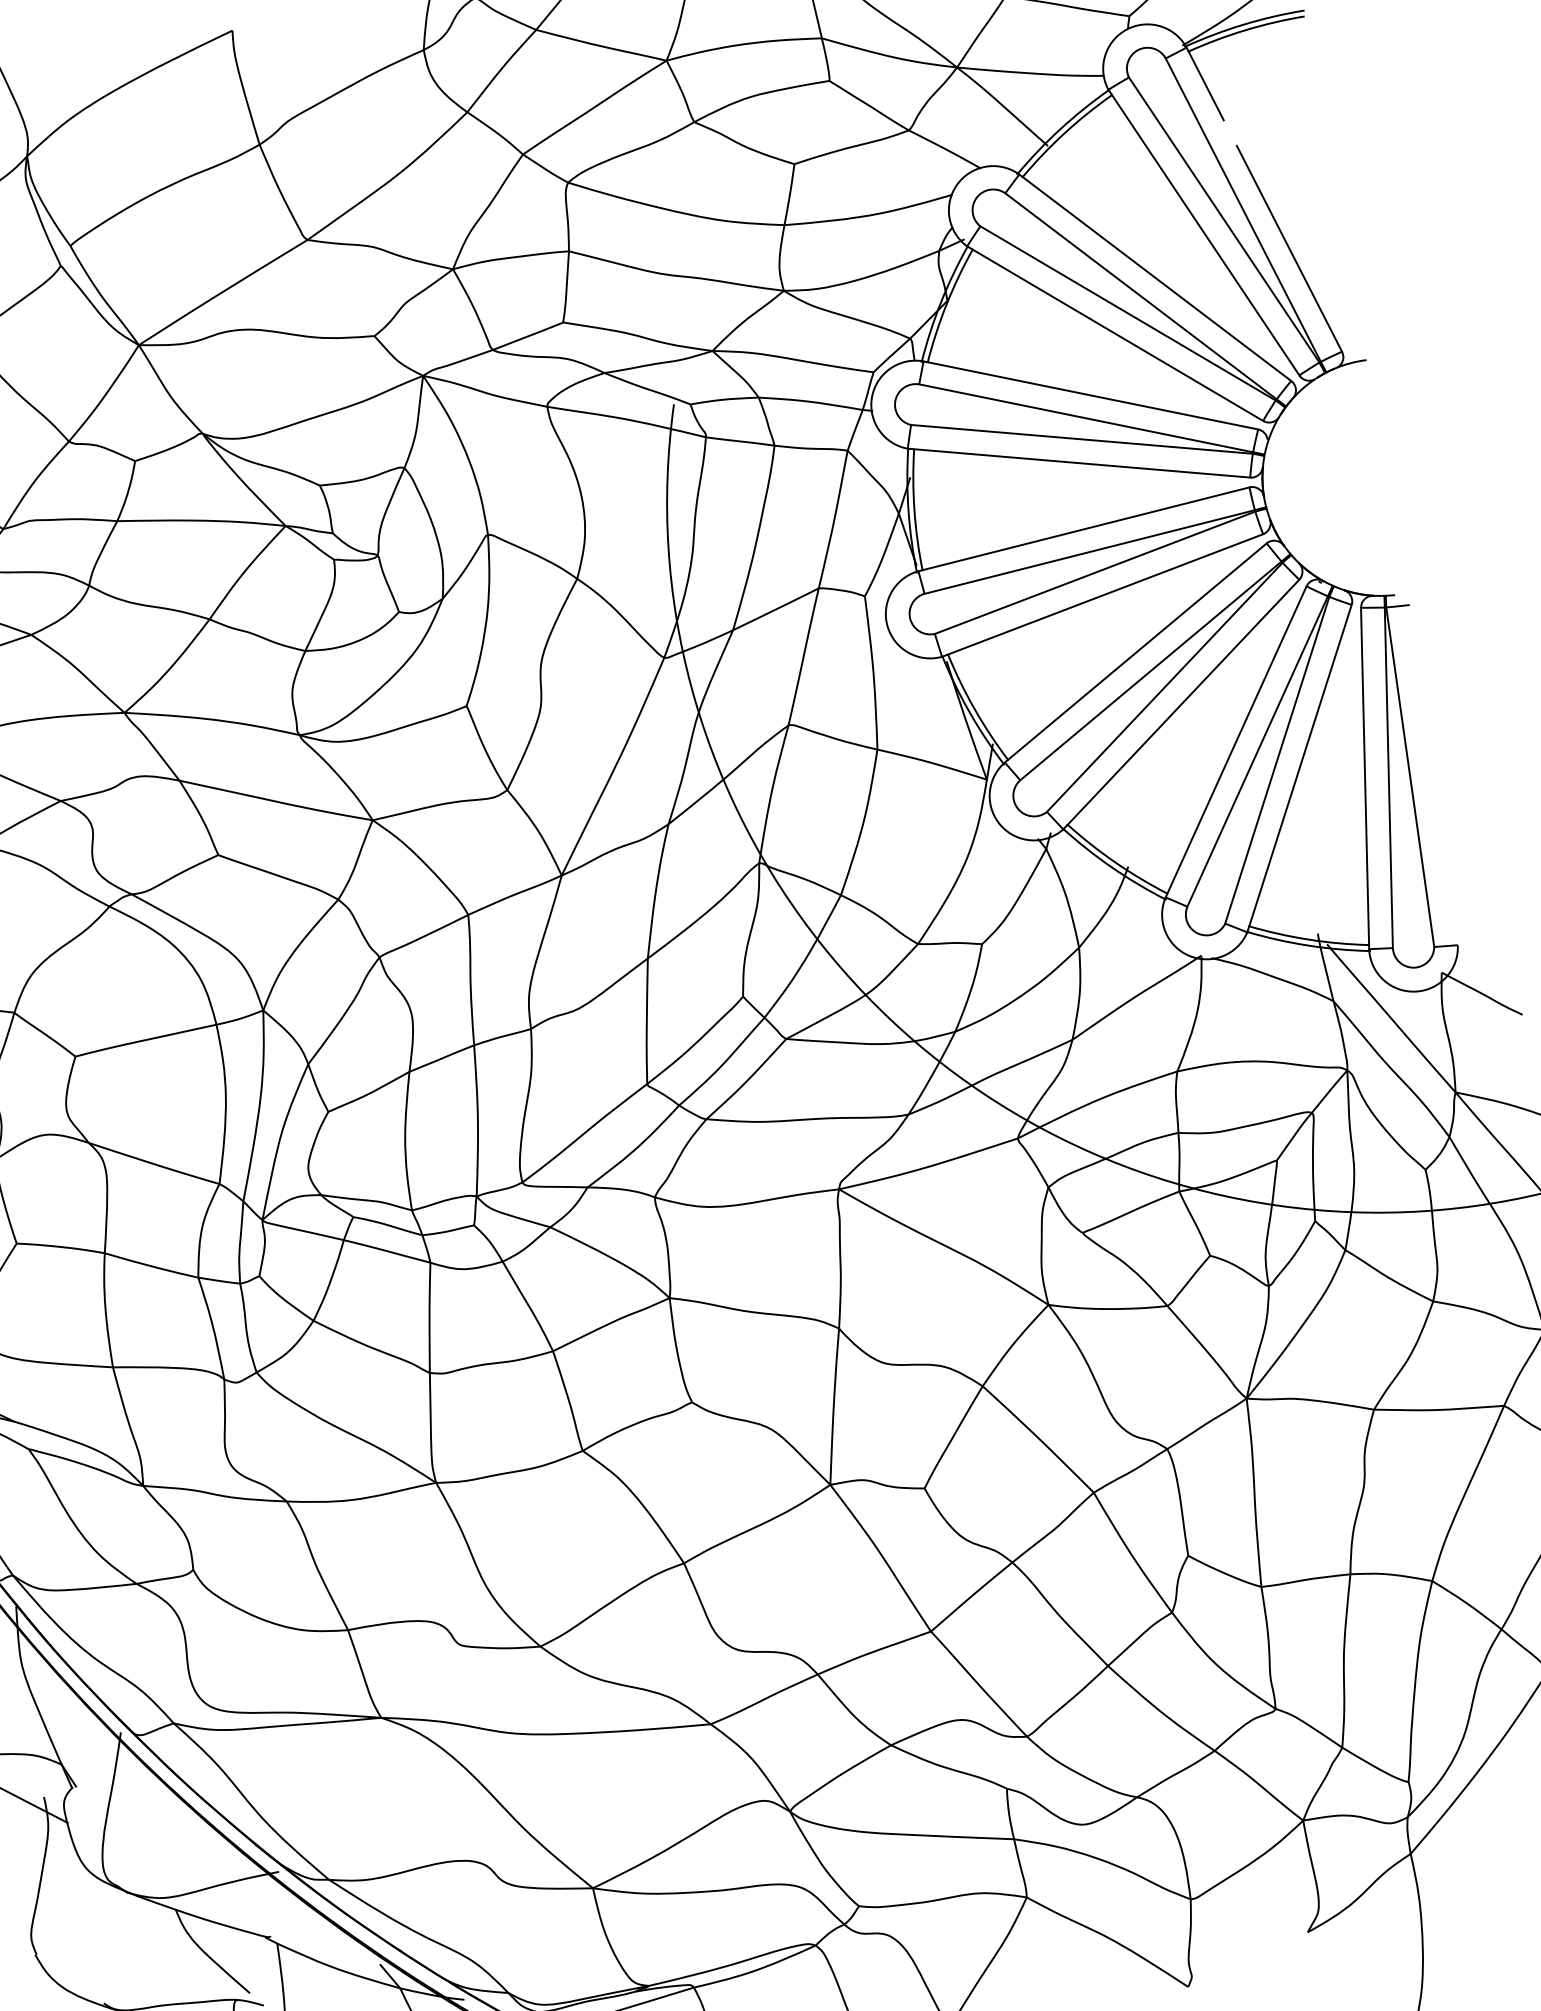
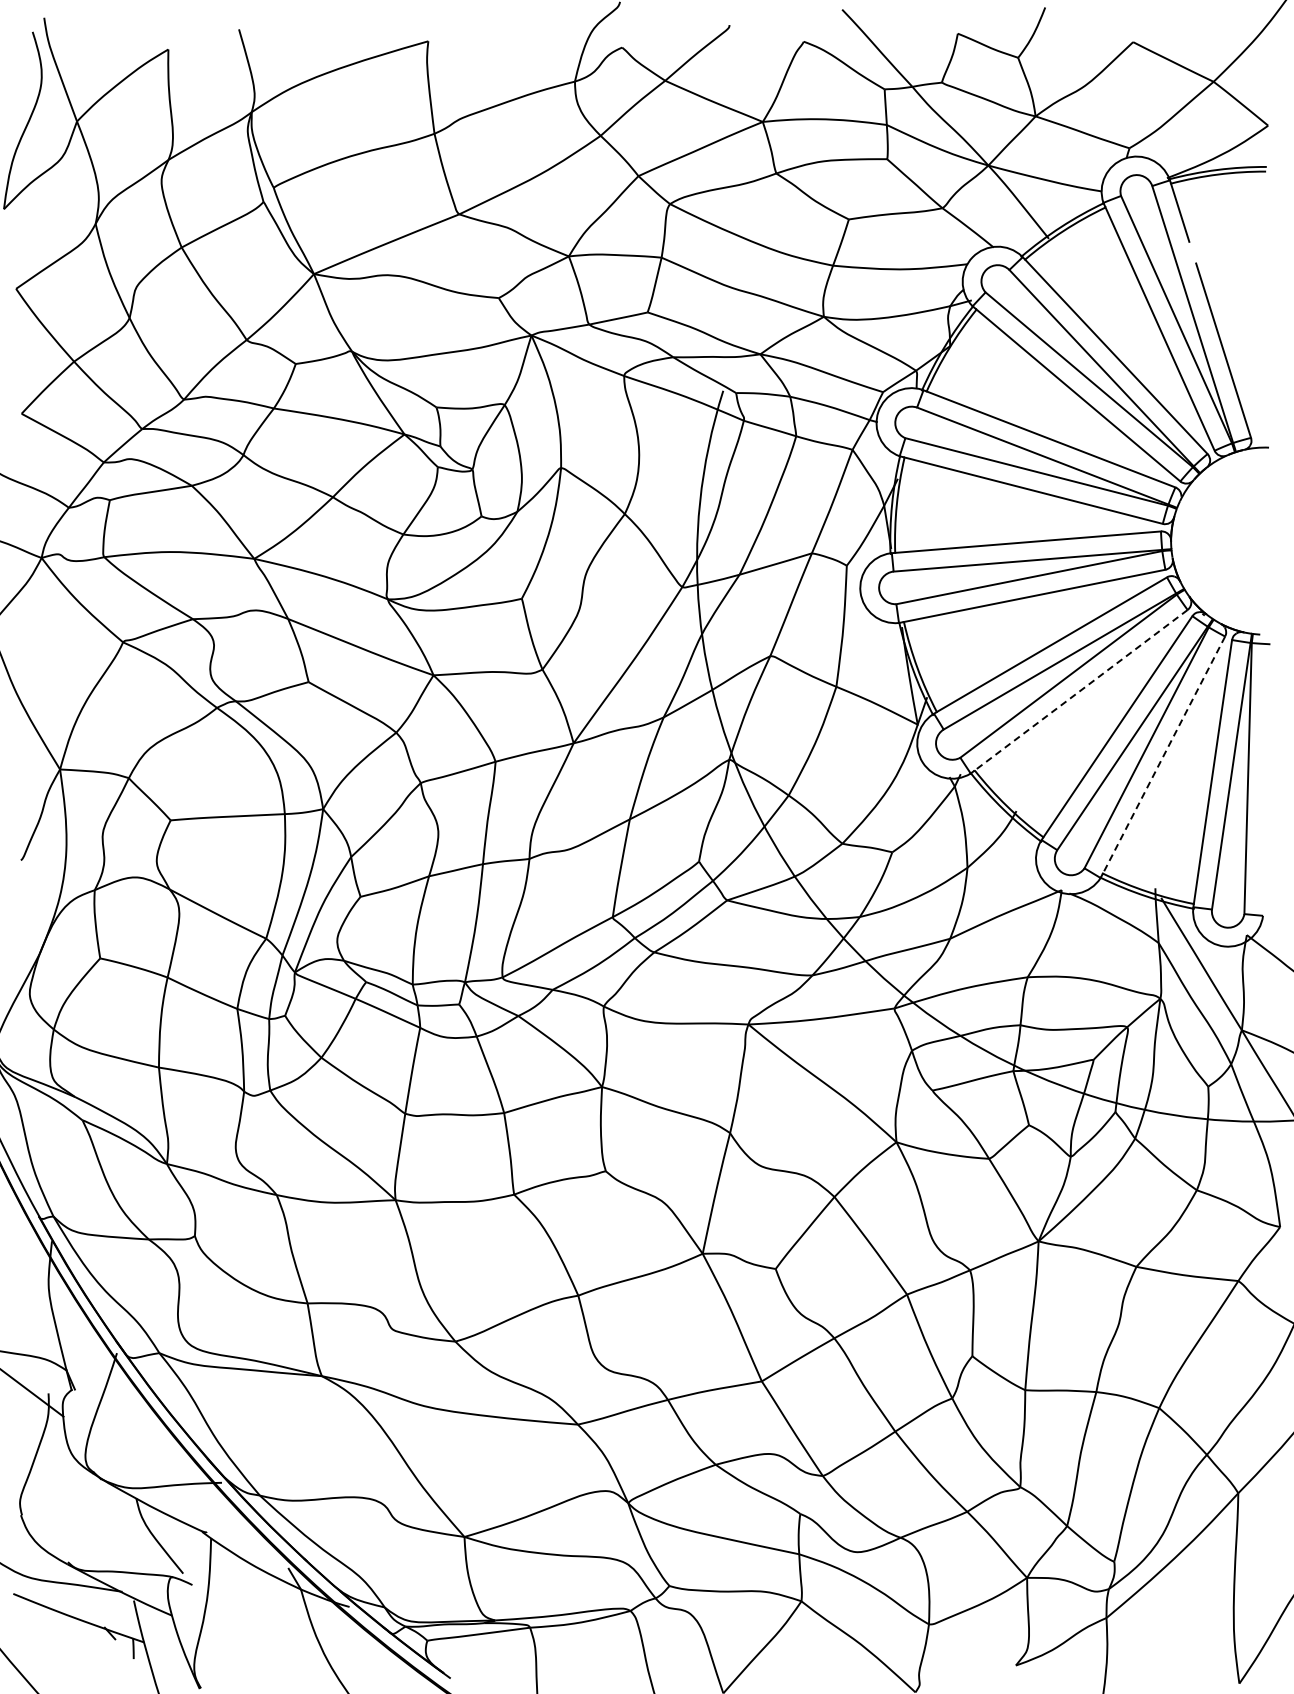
line: (1182, 702) -> (1080, 690), solid -> dashed
line: (1299, 766) -> (1163, 755), solid -> dashed

